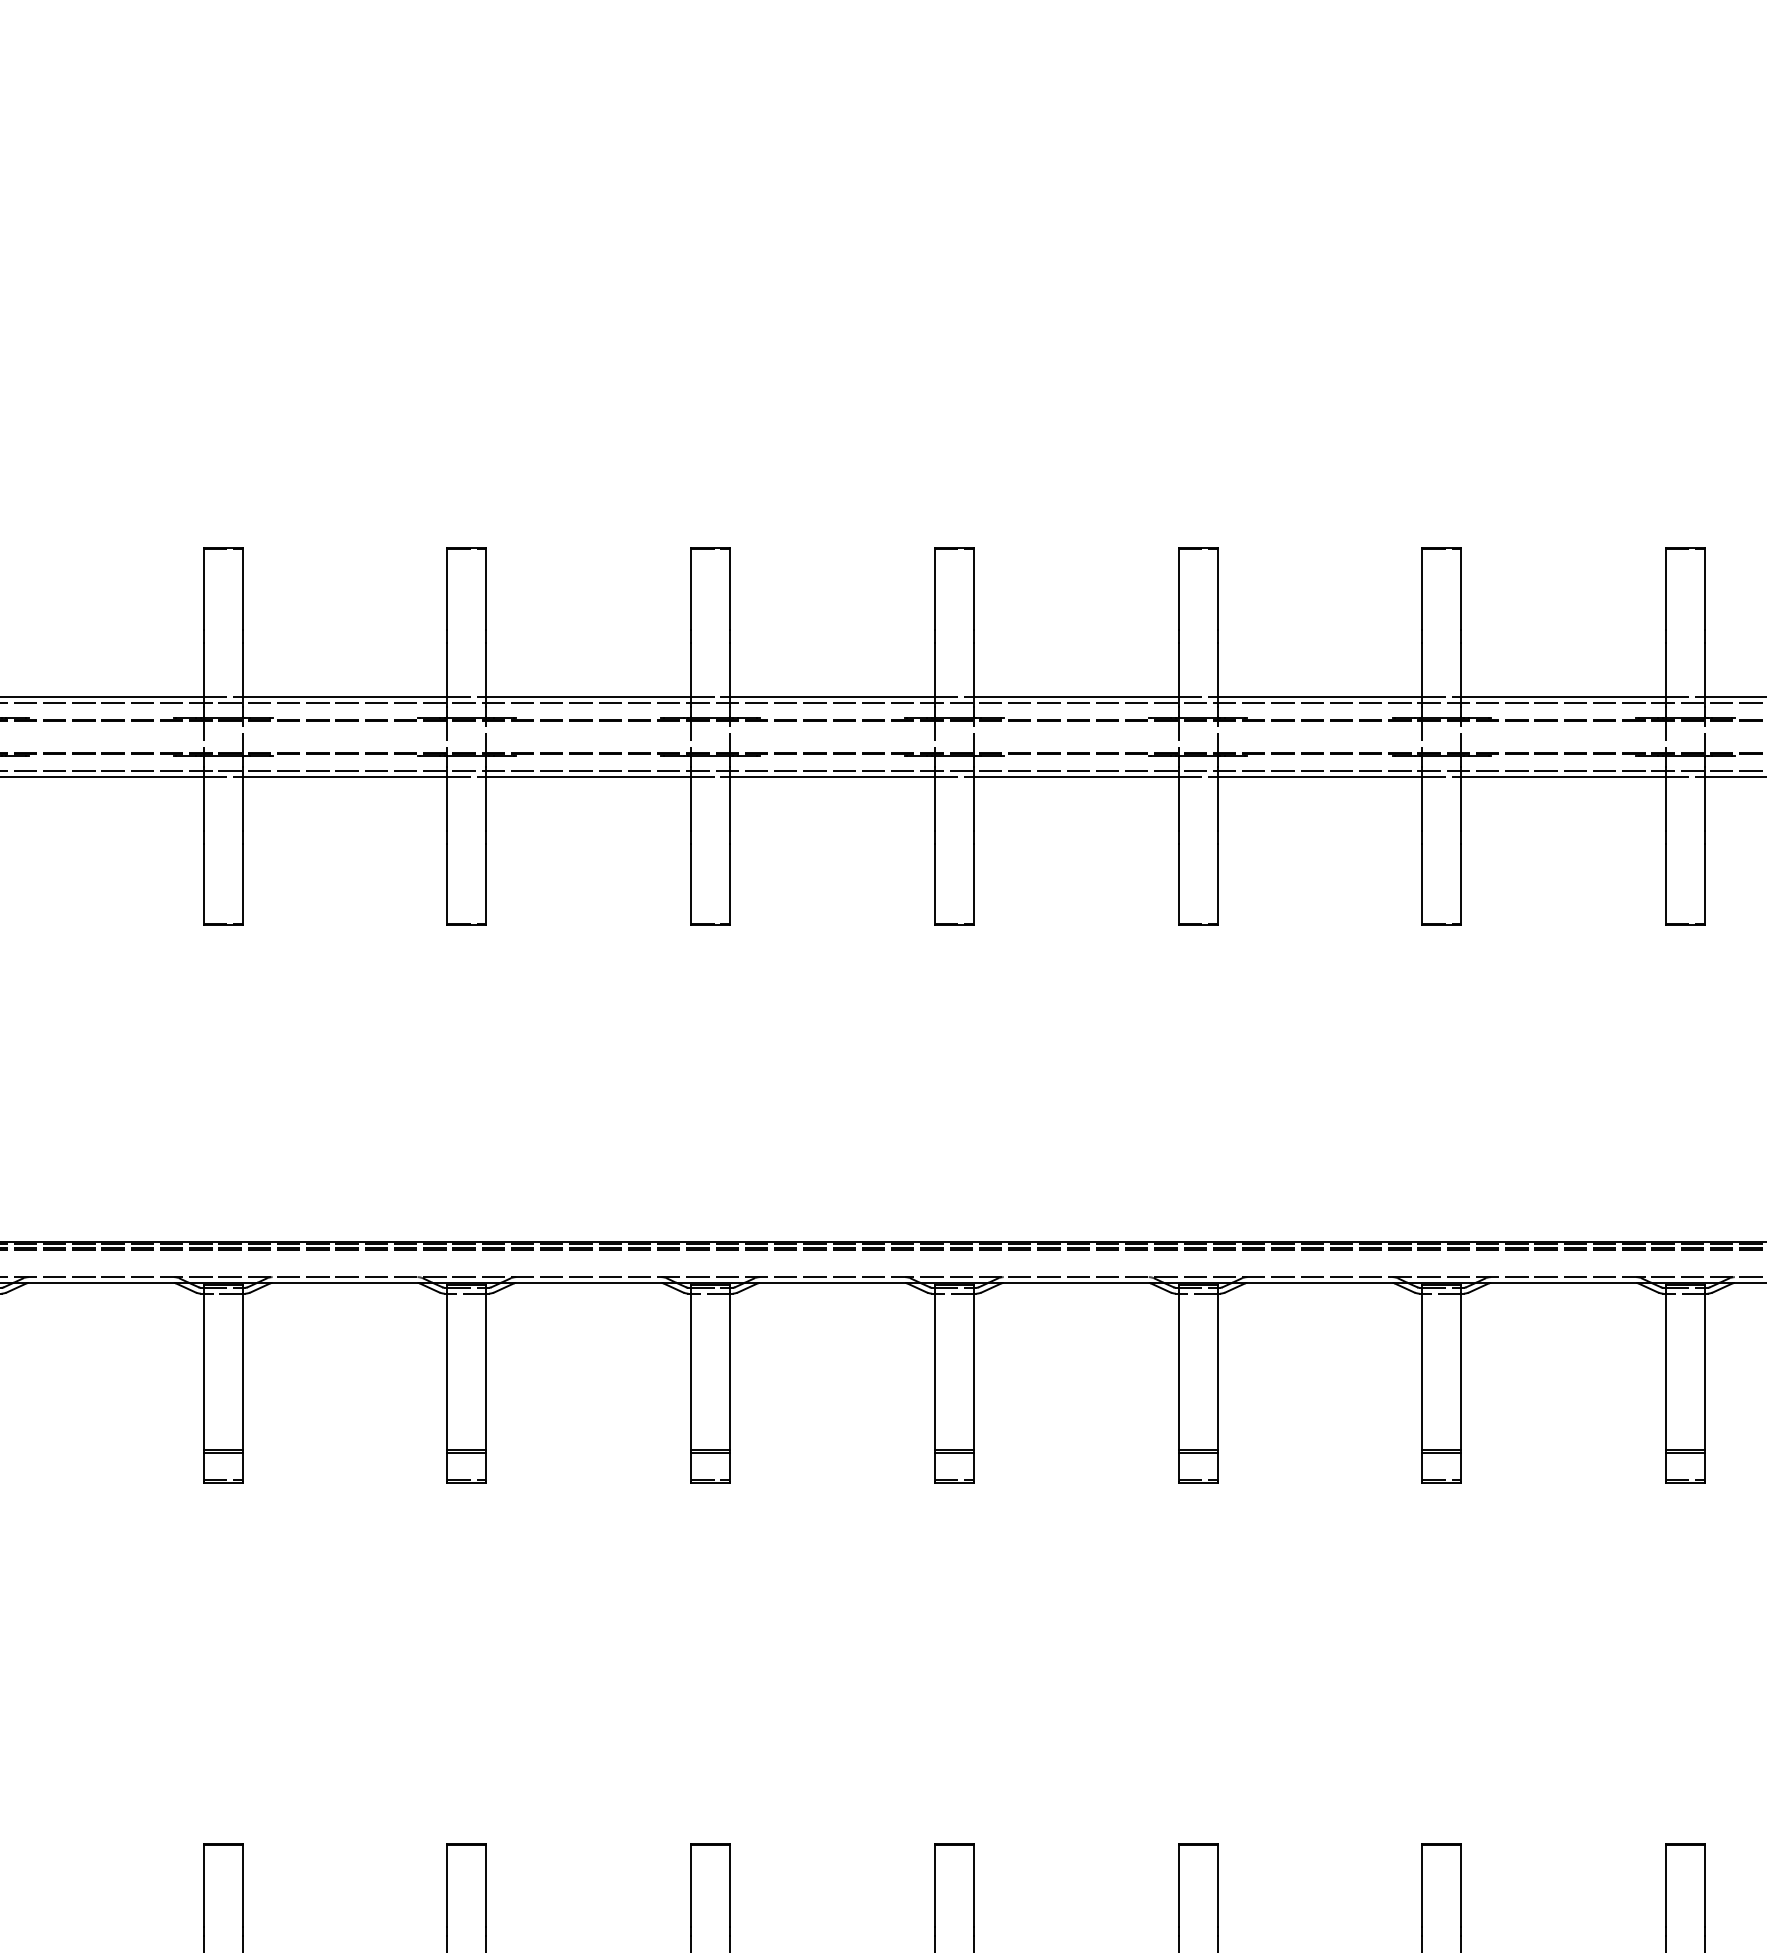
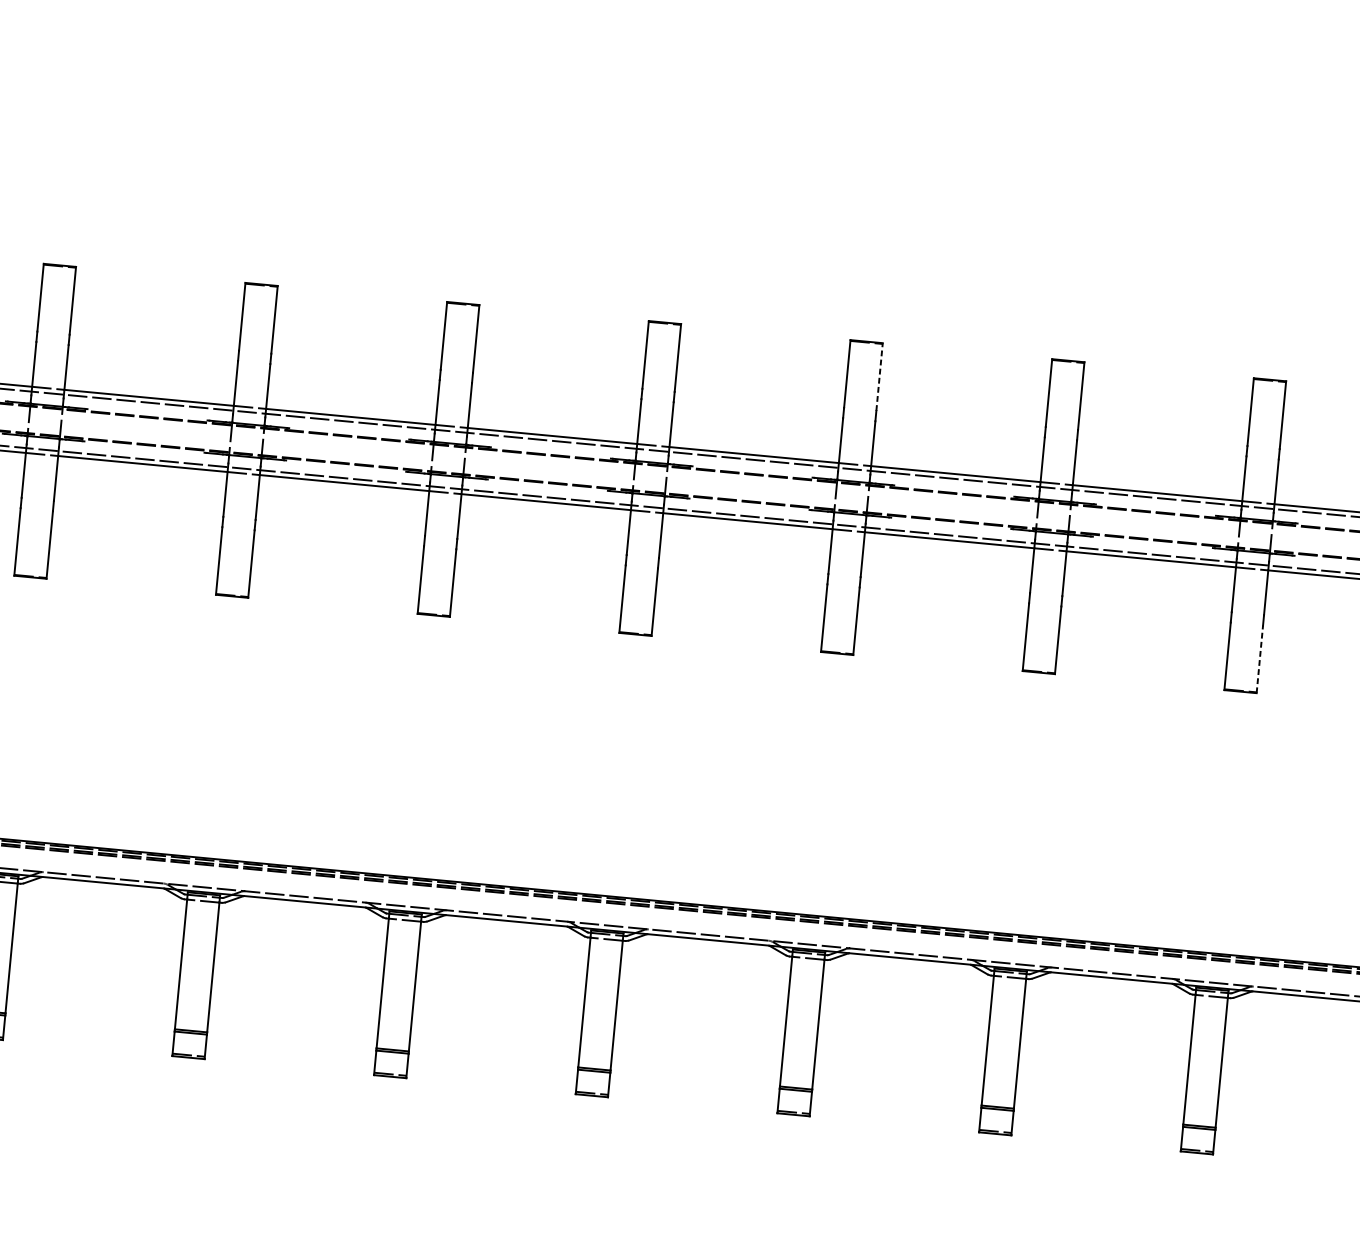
line: (1217, 589) -> (879, 377), solid -> dashed
line: (1705, 884) -> (1260, 659), solid -> dashed

